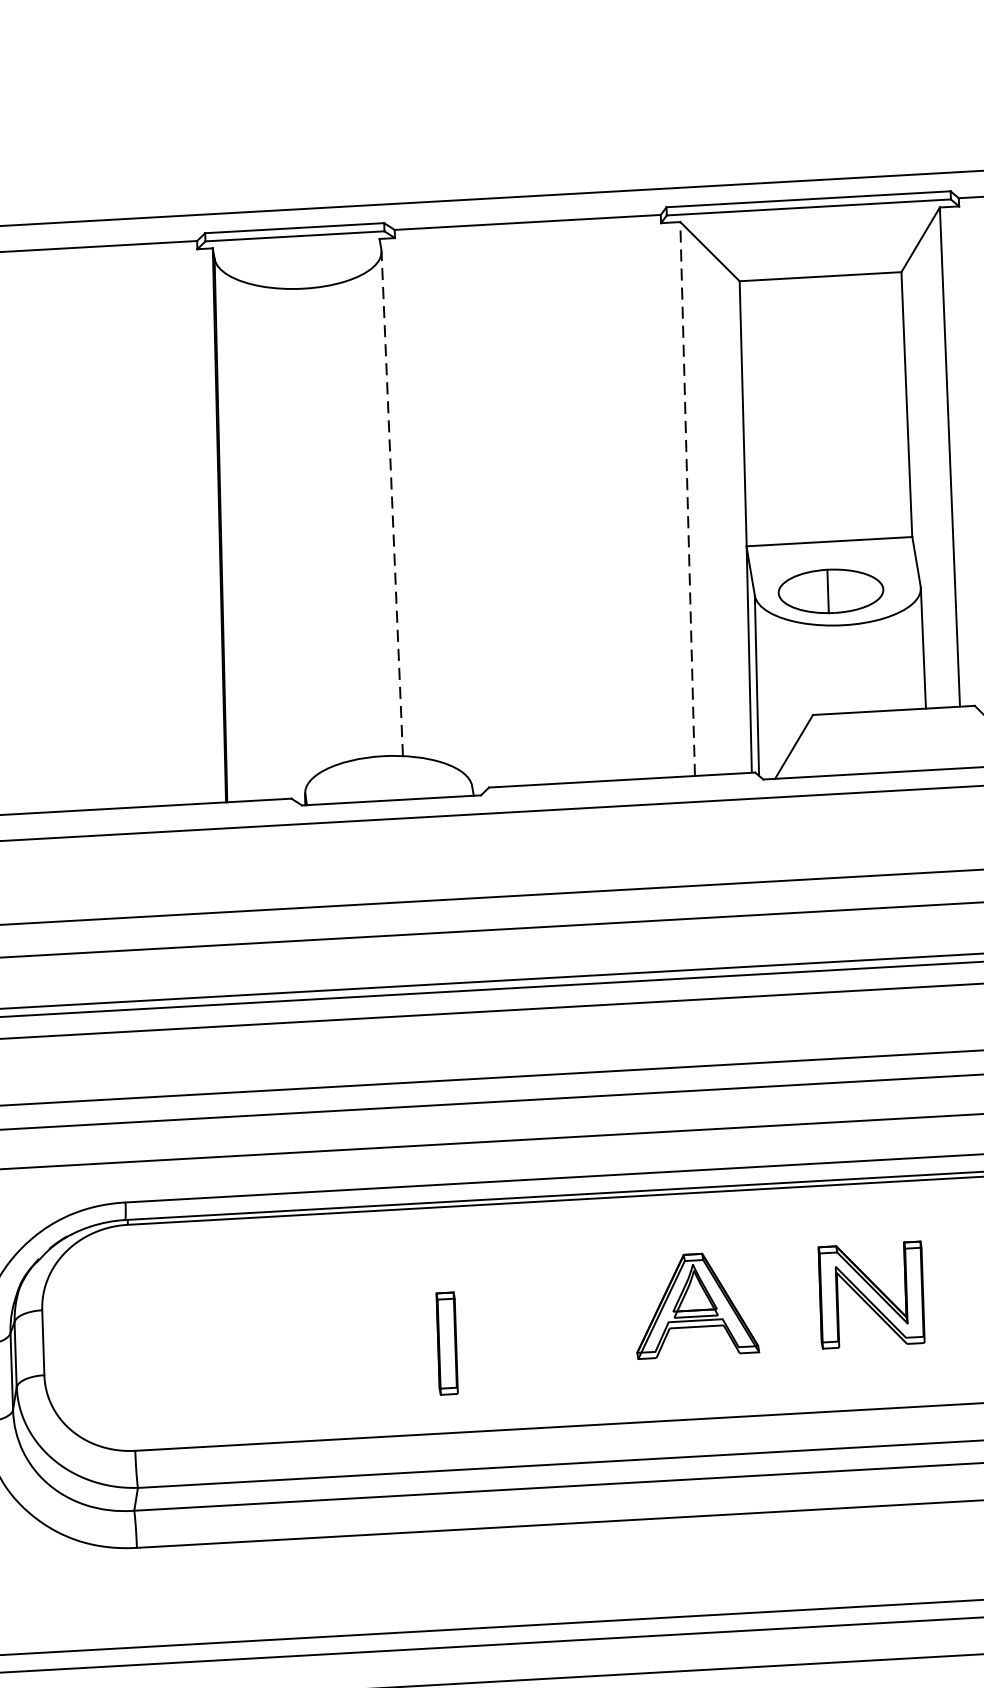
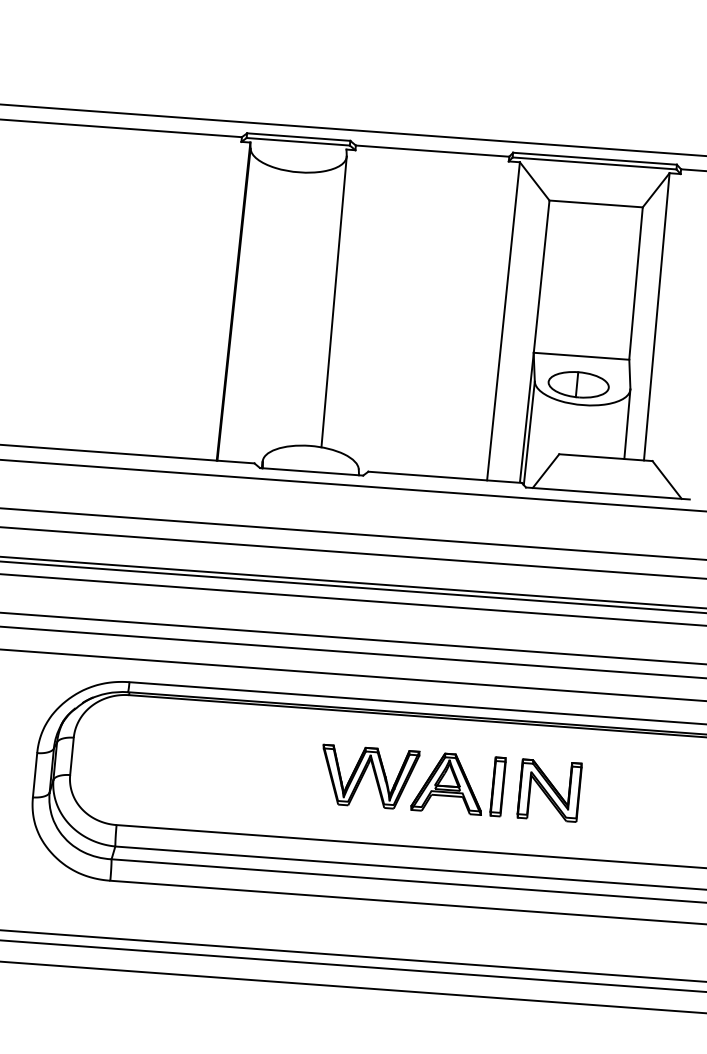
line: (687, 499) -> (503, 321), dashed -> solid
line: (393, 504) -> (334, 302), dashed -> solid
part: (562, 1310) -> (371, 776), added
part: (446, 1343) -> (497, 786), moved

